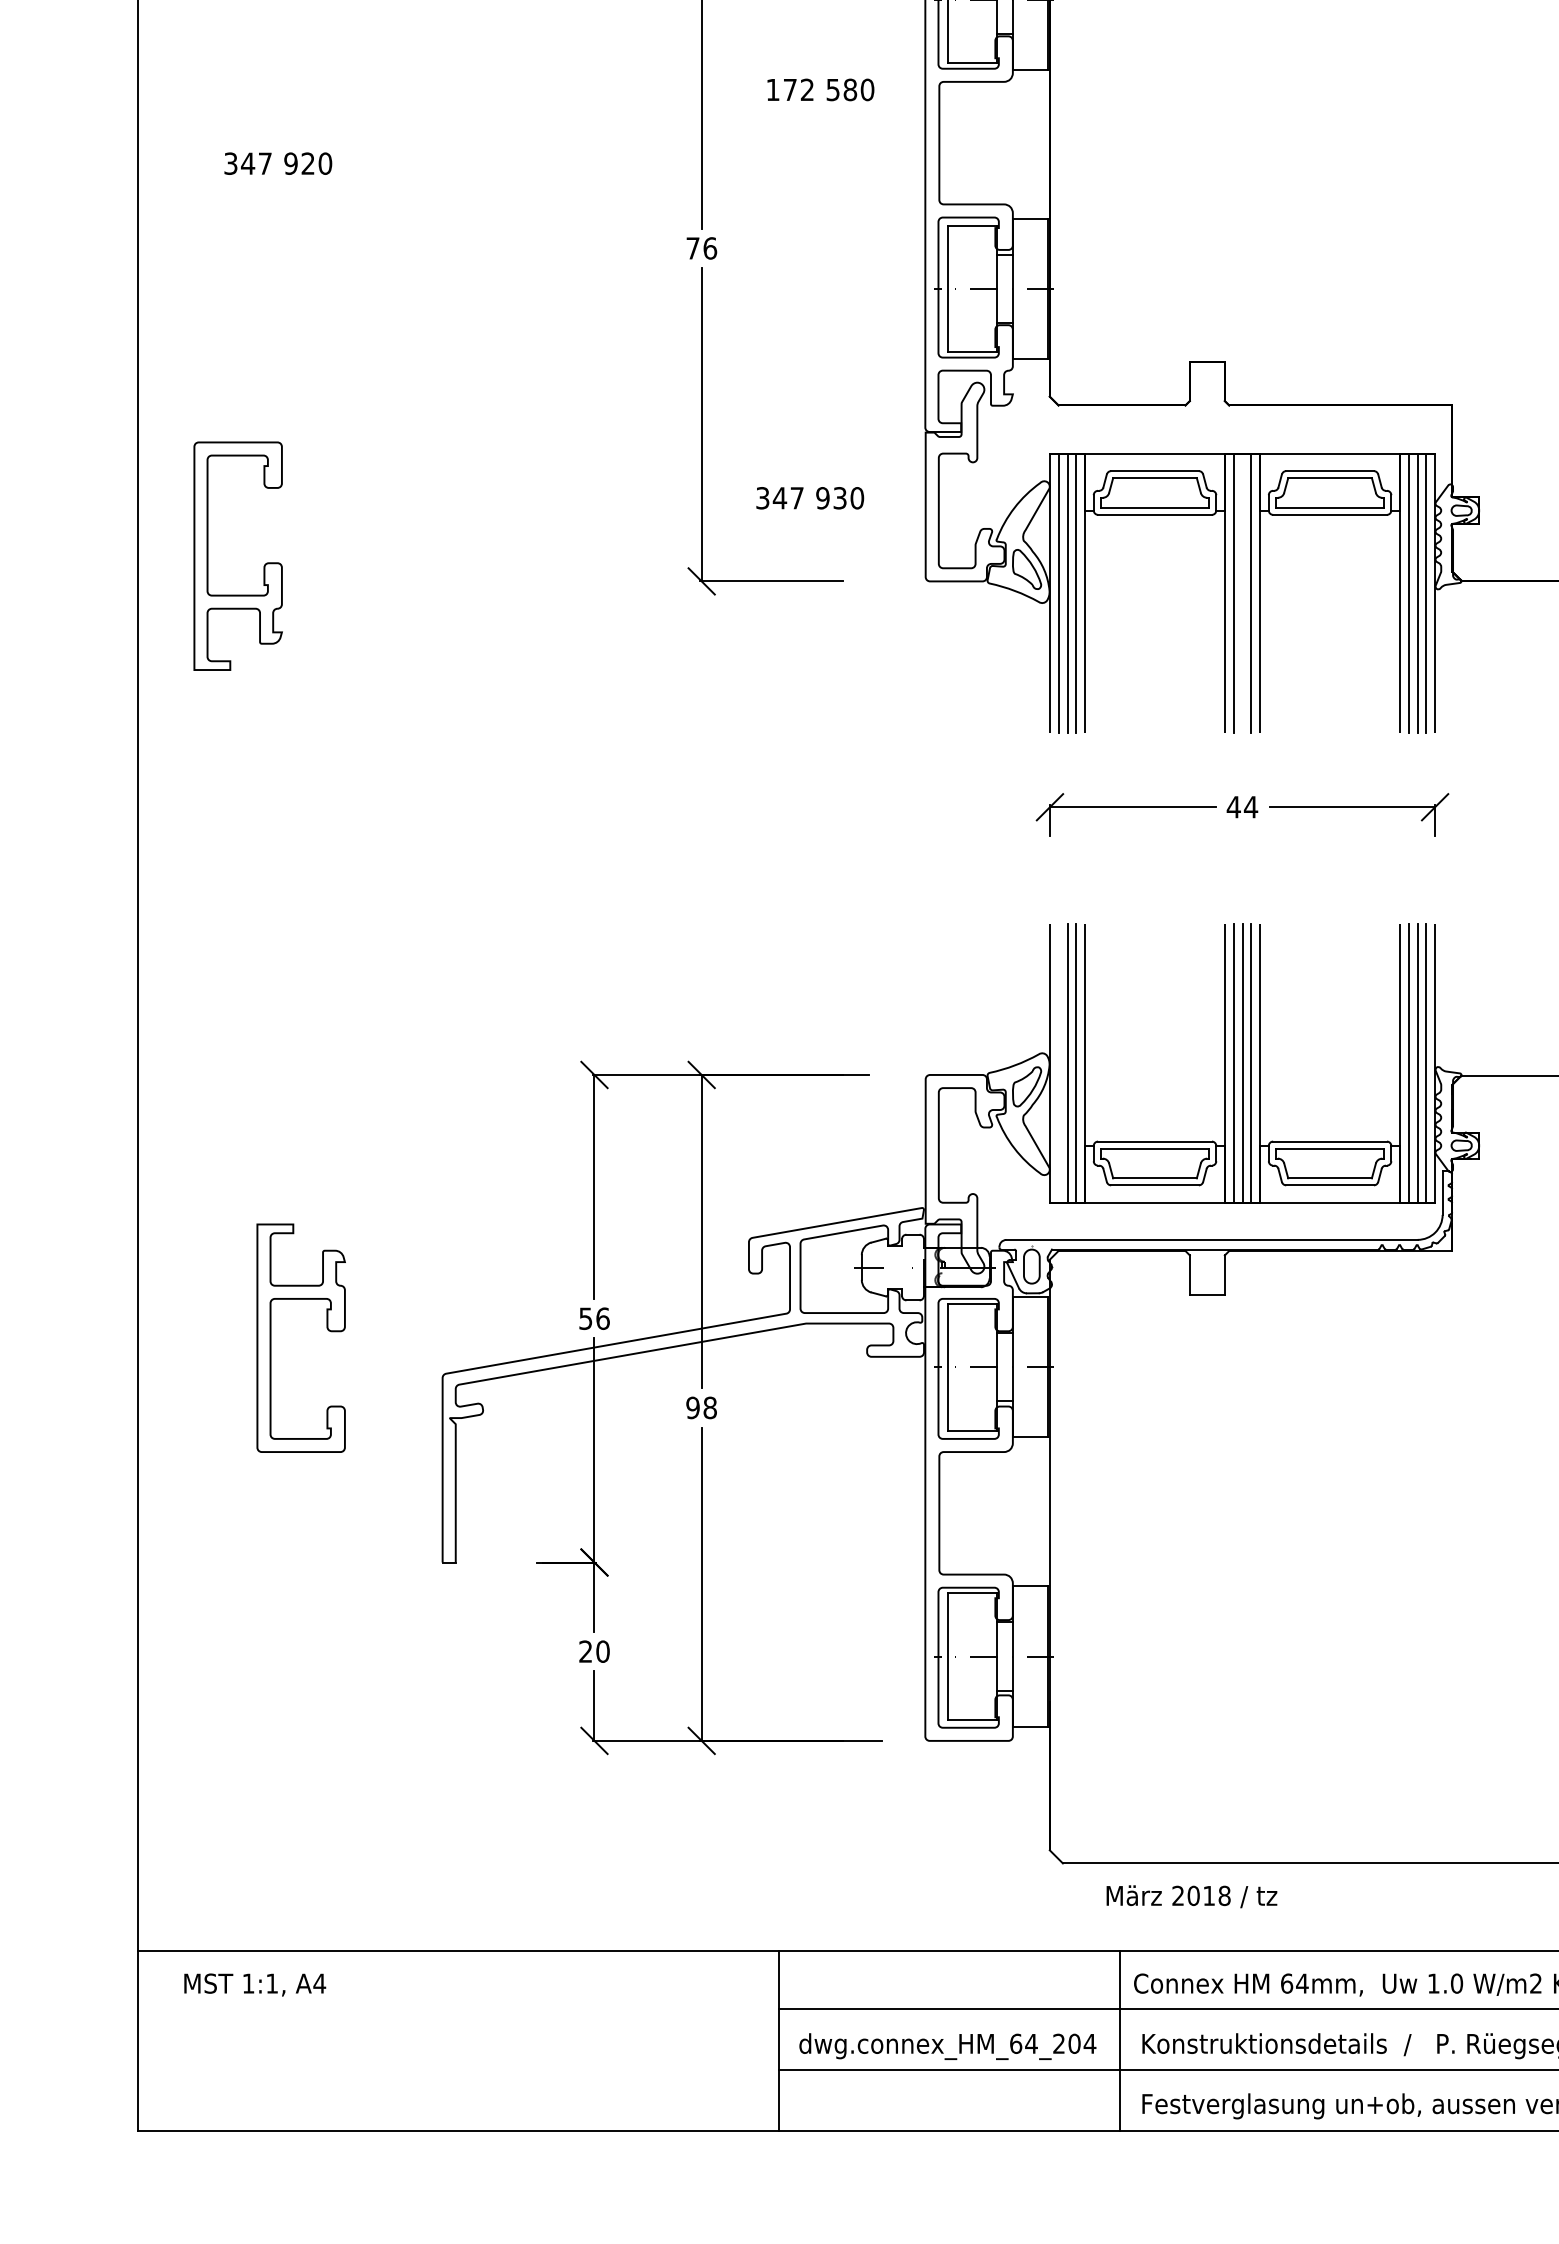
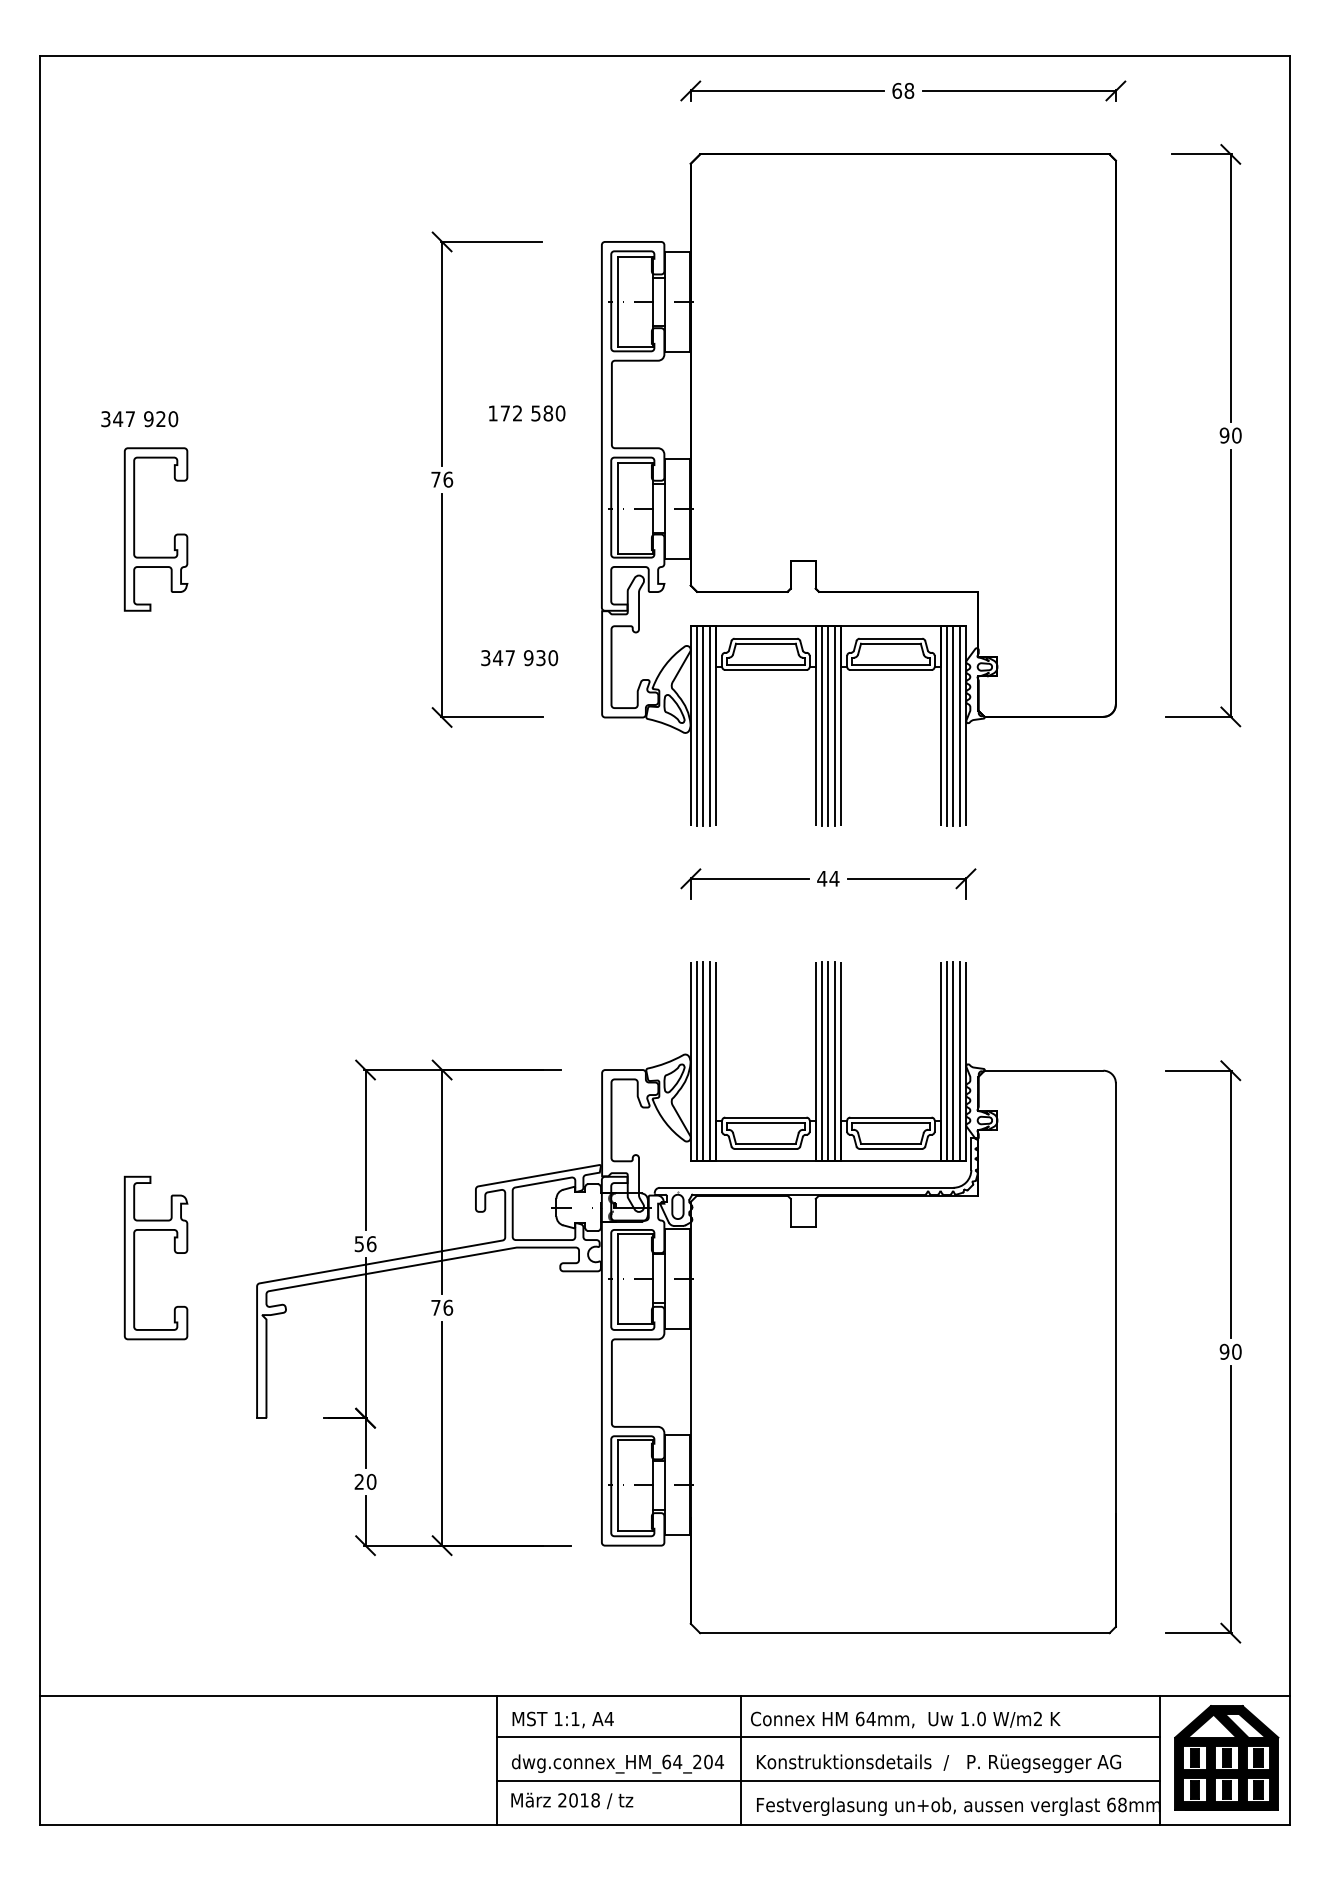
text: (821, 89) -> (527, 413), moved
part: (263, 564) -> (174, 535), moved
line: (1242, 592) -> (828, 725), added
line: (1059, 1063) -> (697, 1061), added
text: (702, 1407) -> (442, 1307), 98 -> 76
text: (1192, 1896) -> (572, 1800), moved
text: (254, 1984) -> (562, 1719), moved

